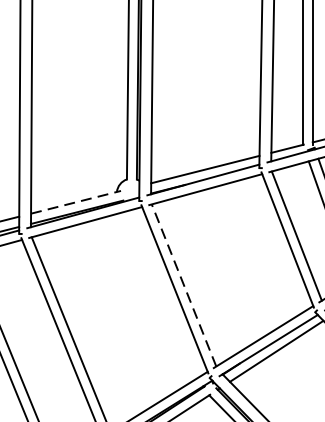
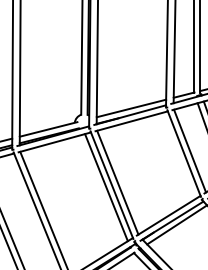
line: (75, 202) -> (48, 129), dashed -> solid
line: (183, 285) -> (117, 182), dashed -> solid
line: (166, 292) -> (106, 187), added

